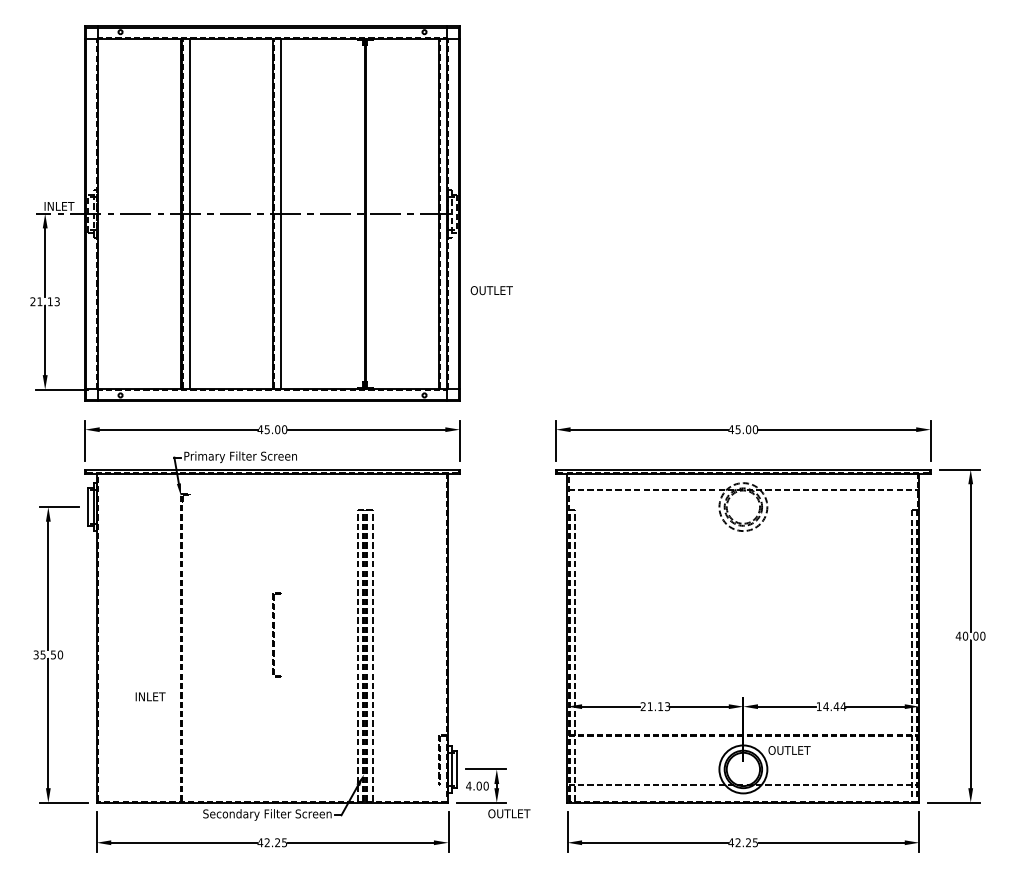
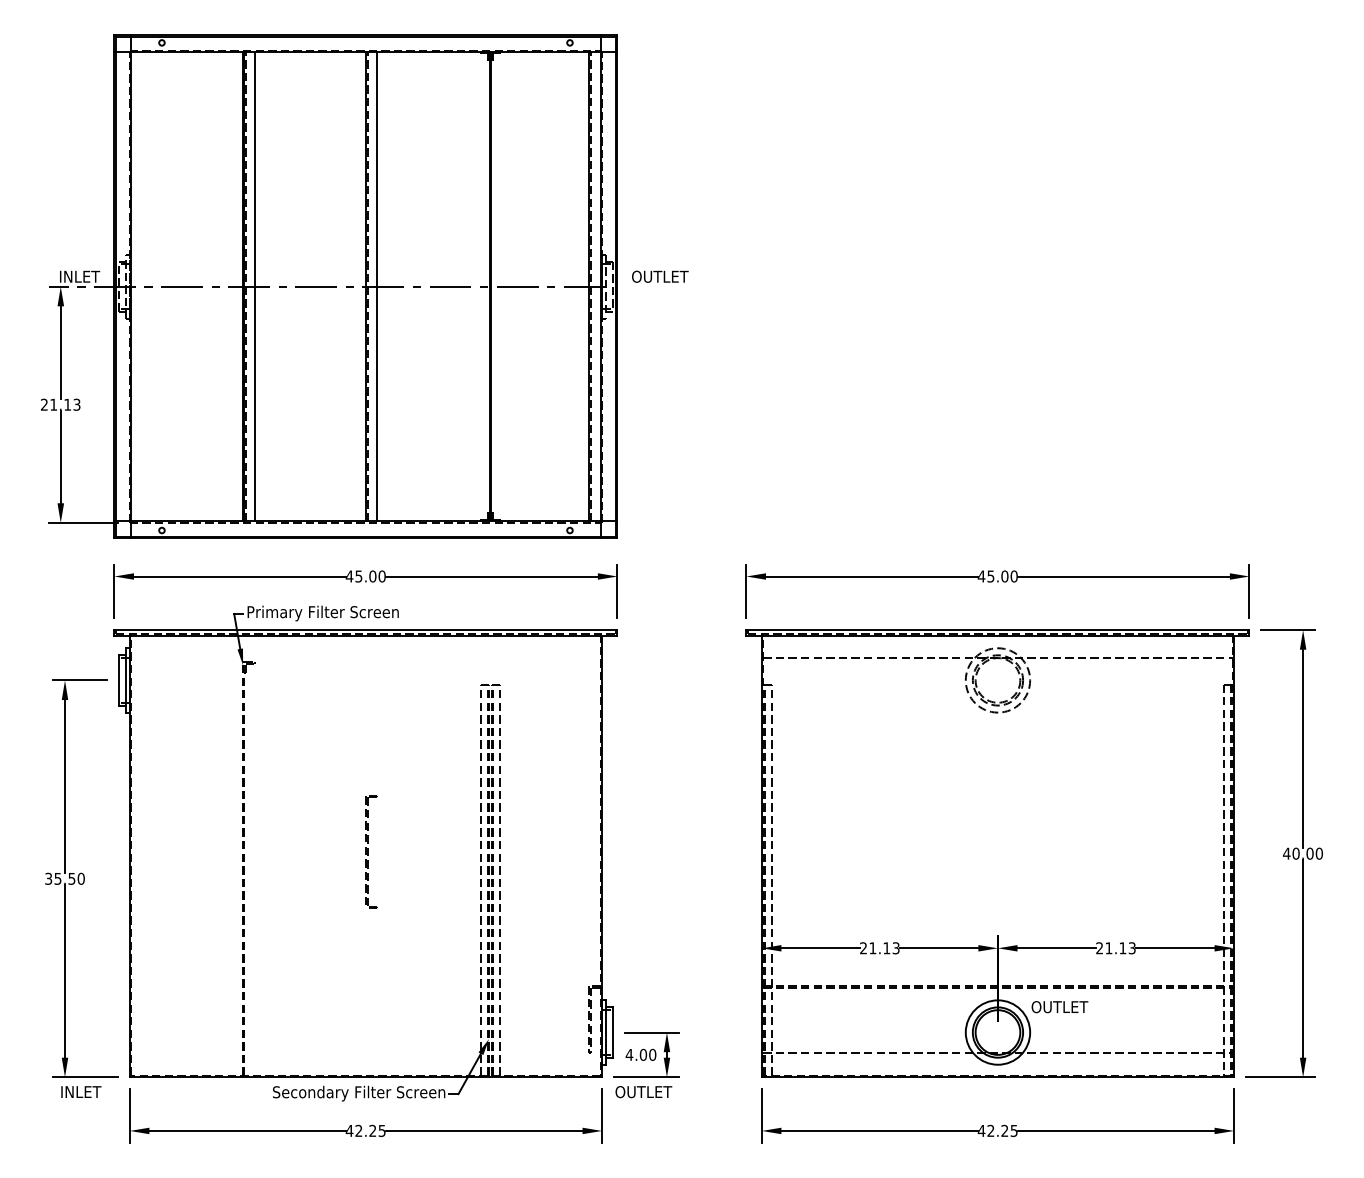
text: (491, 290) -> (660, 276), moved
text: (150, 696) -> (81, 1091), moved
text: (831, 706) -> (1116, 948), 14.44 -> 21.13
text: (509, 814) -> (643, 1092), moved

